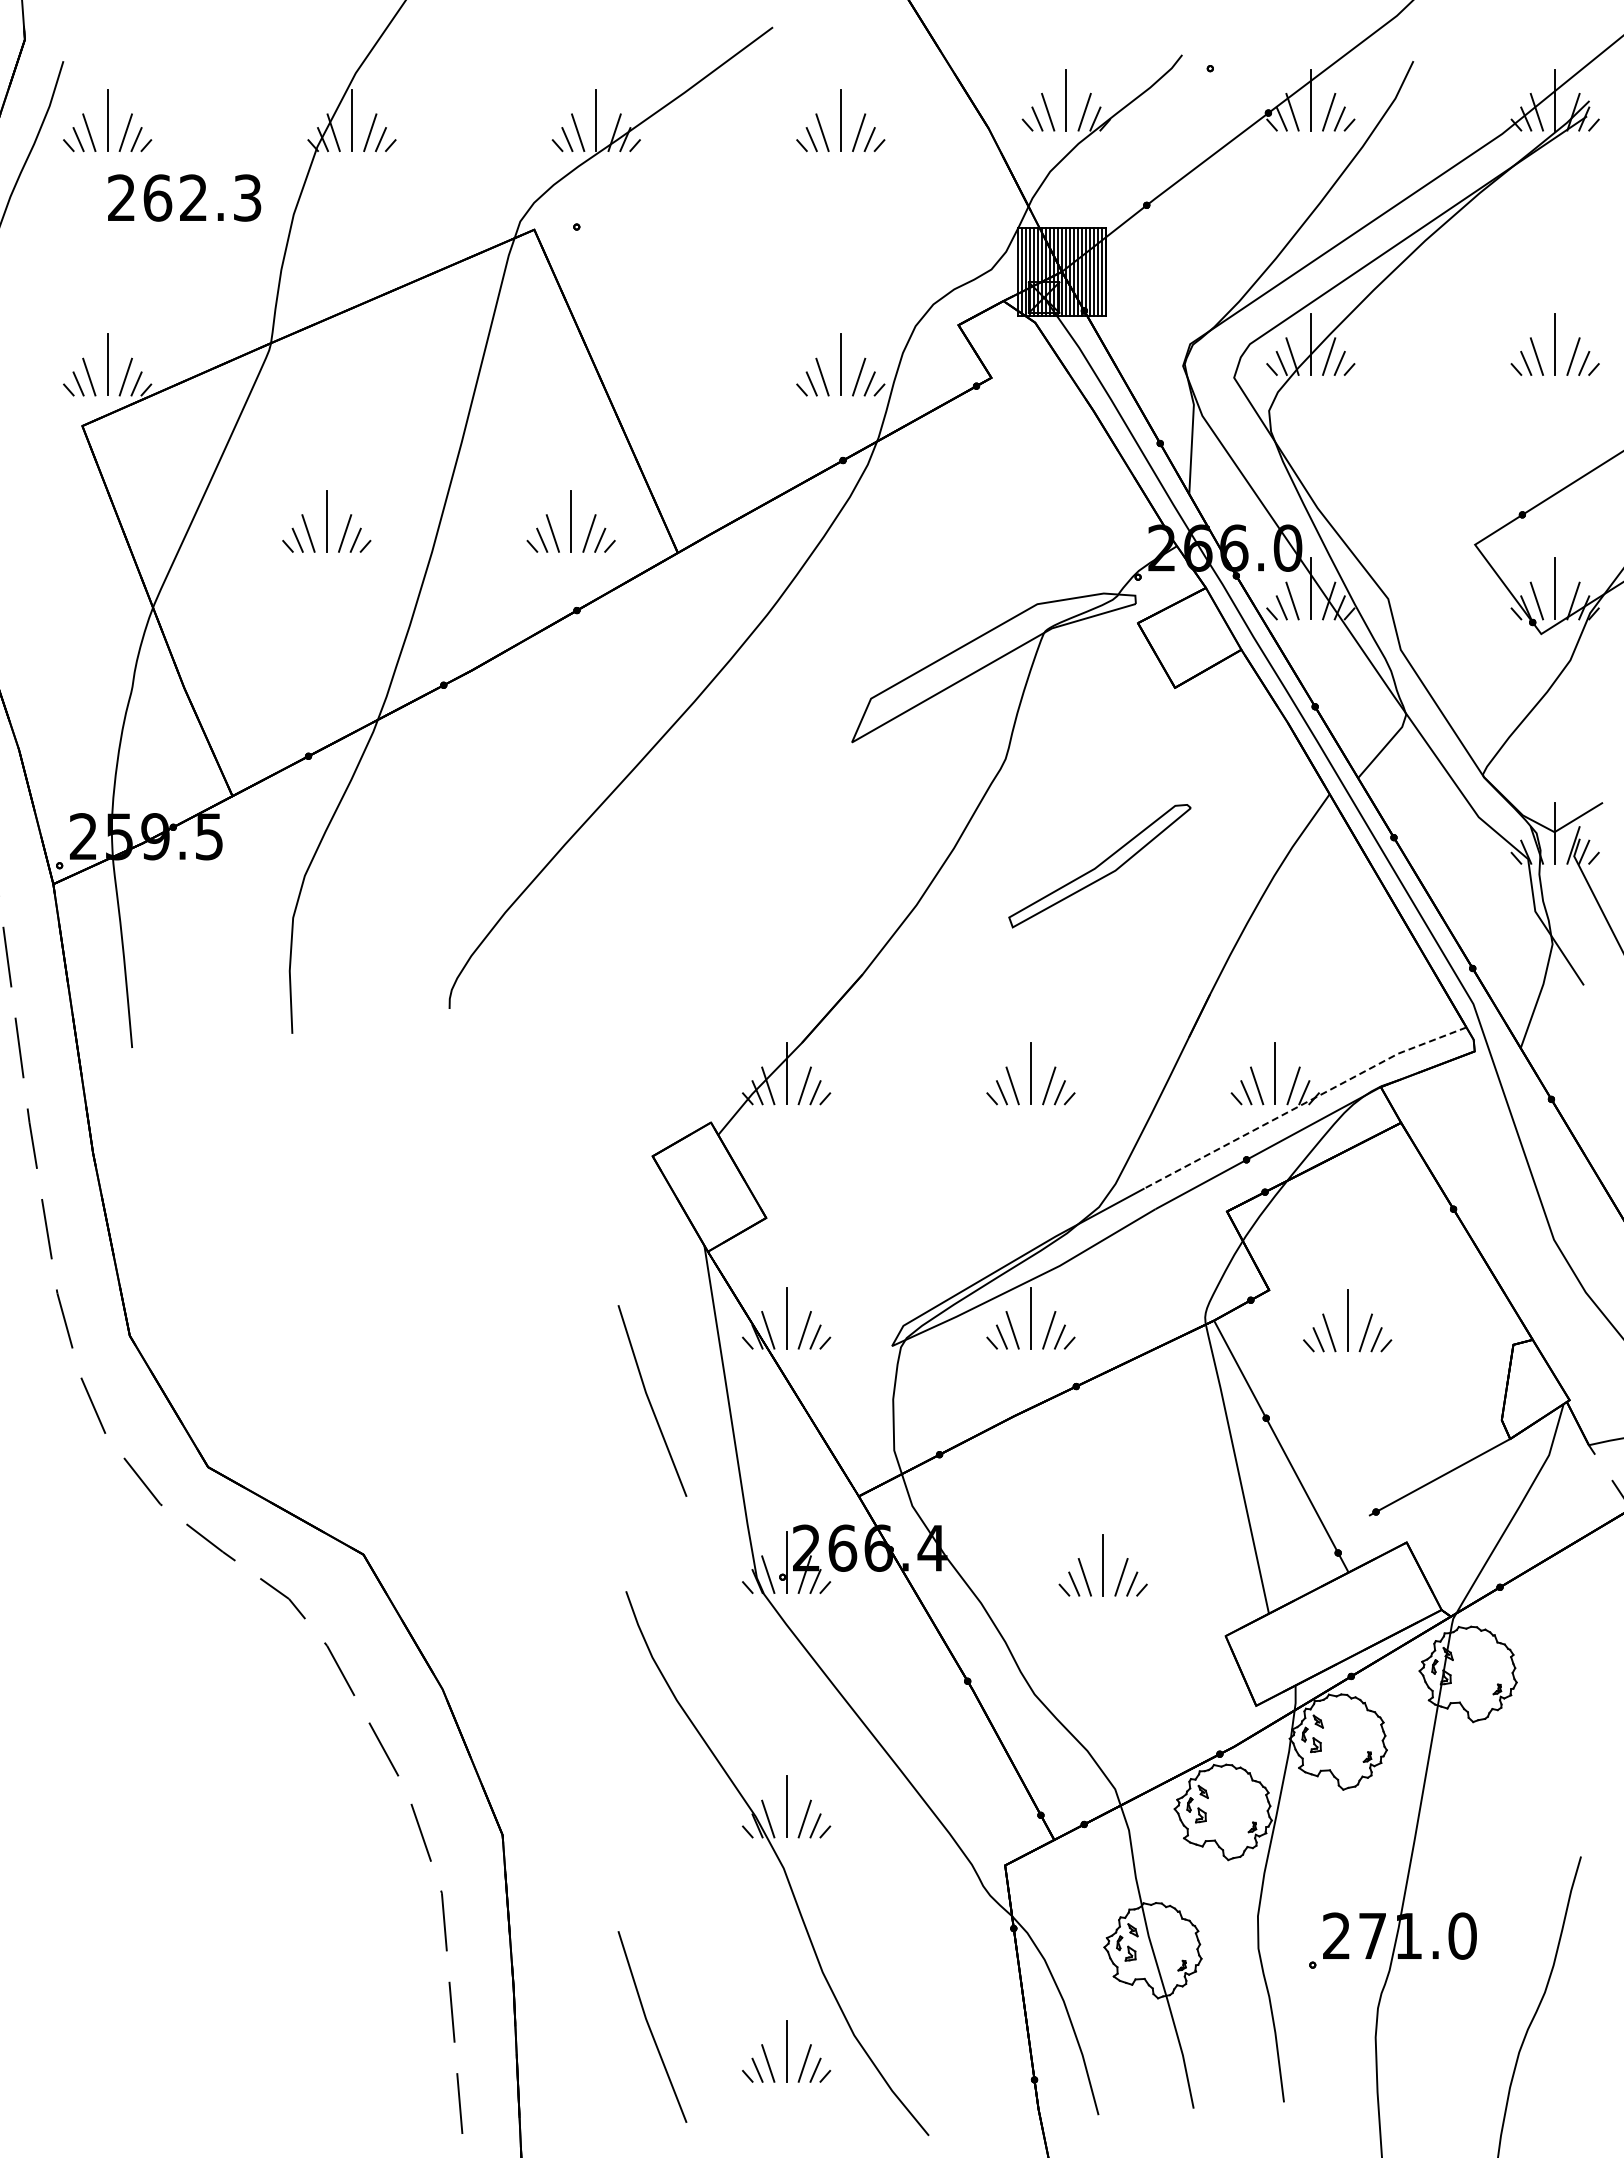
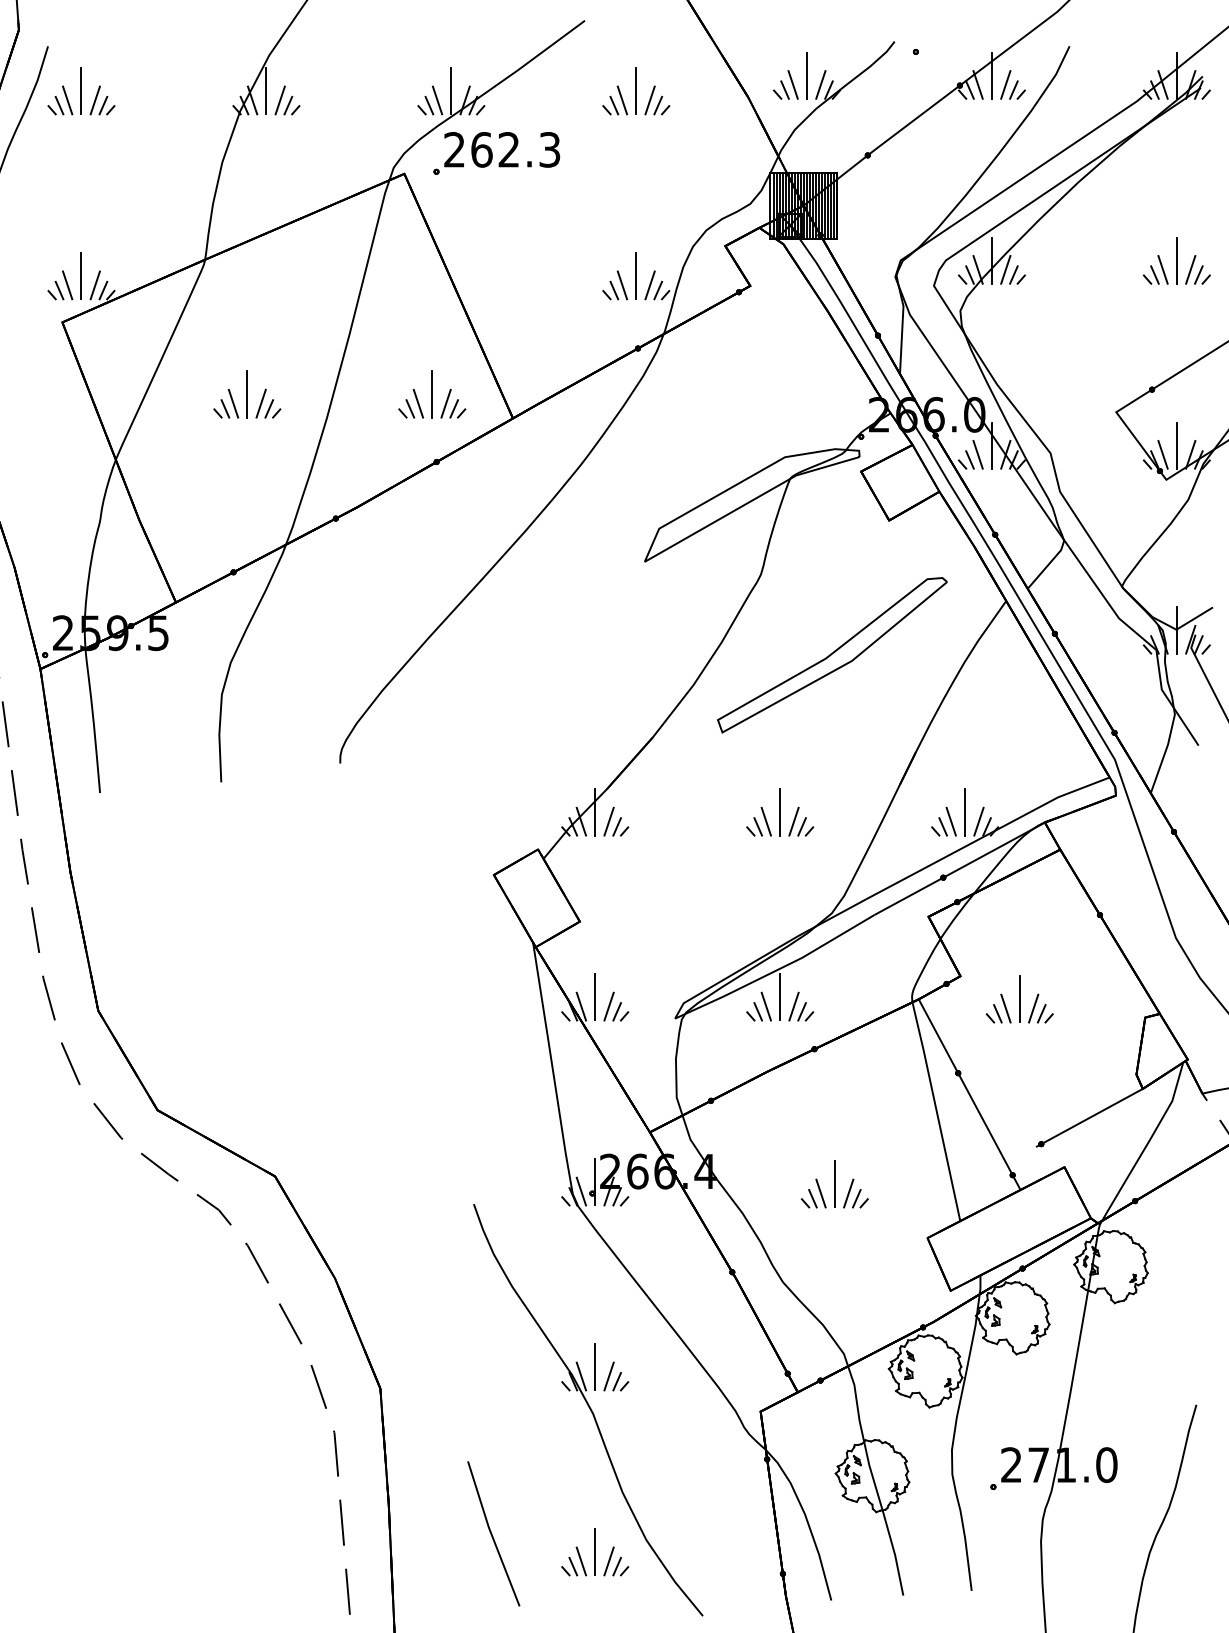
text: (184, 197) -> (502, 149), moved
part: (1099, 866) -> (832, 655), size x1.67
line: (1303, 1103) -> (986, 835), dashed -> solid
line: (650, 1401) -> (492, 1060), removed

